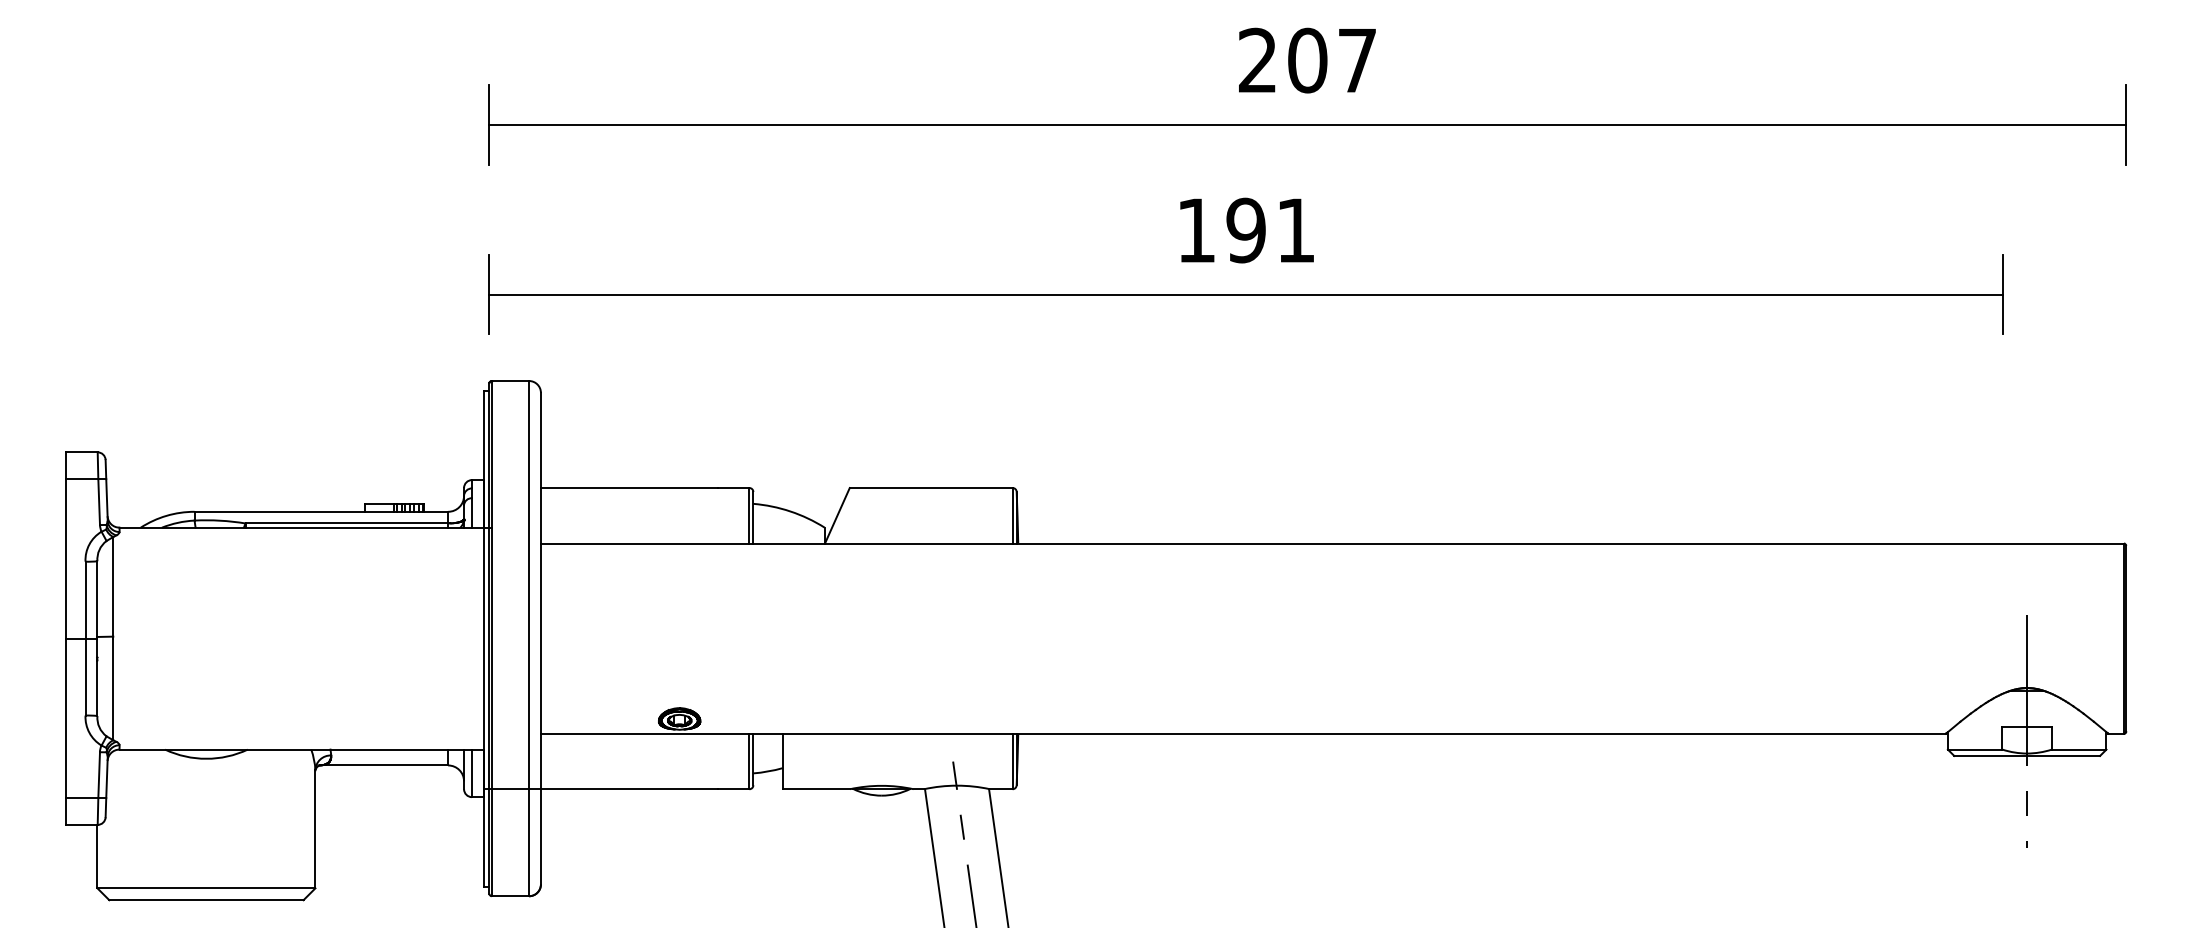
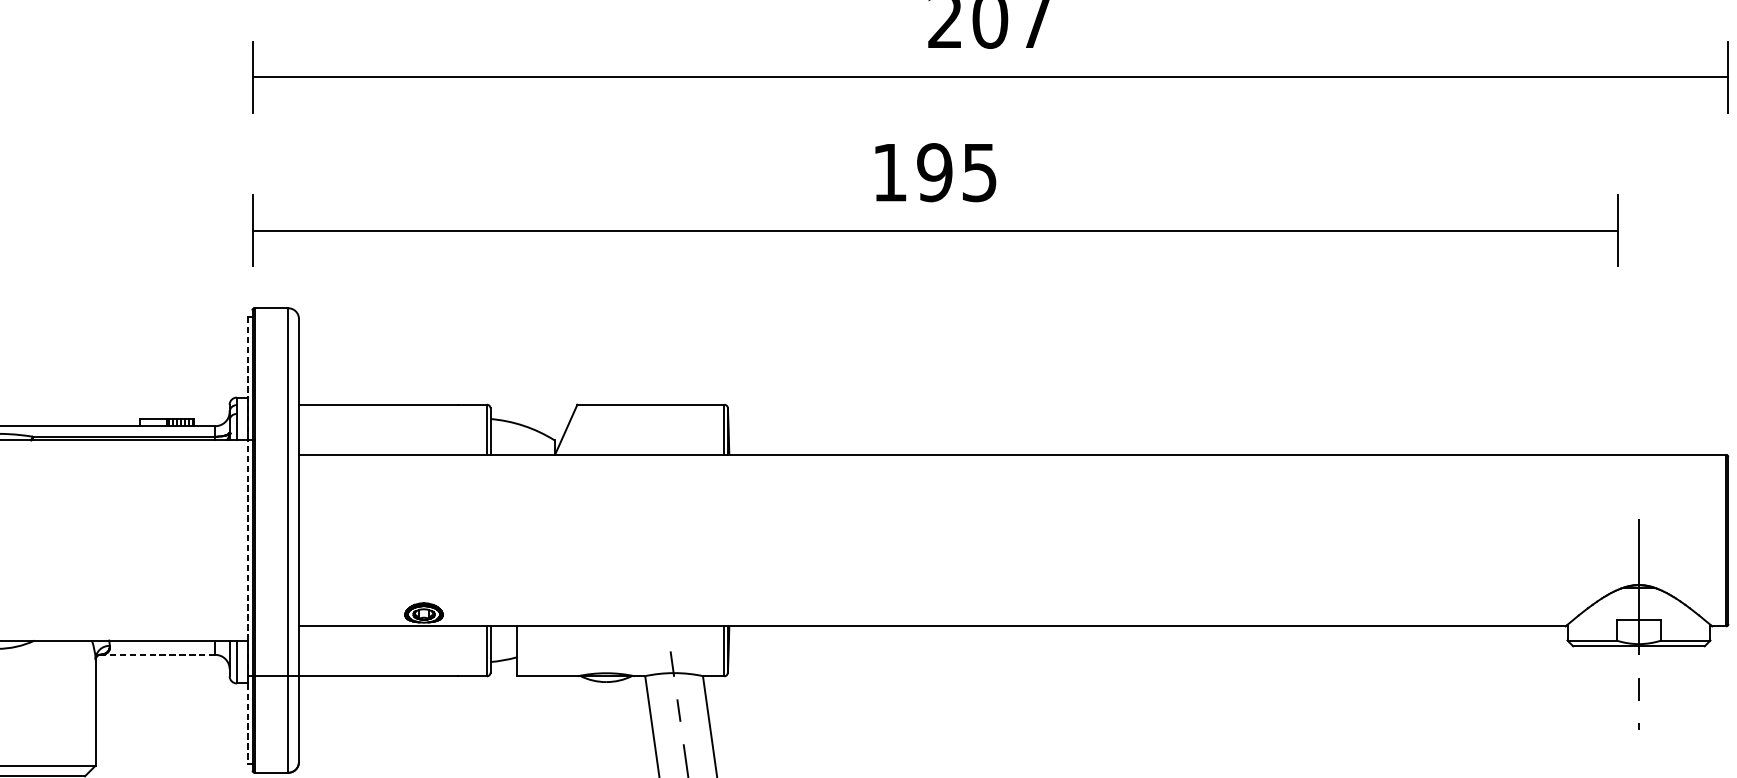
text: (1295, 230) -> (979, 172), 191 -> 195
line: (483, 639) -> (247, 541), solid -> dashed
line: (383, 765) -> (157, 654), solid -> dashed

